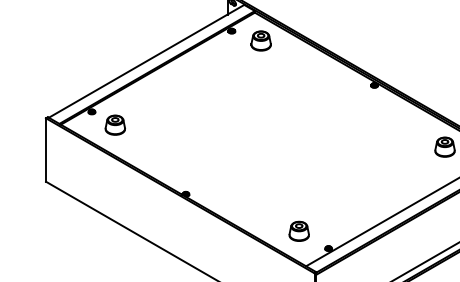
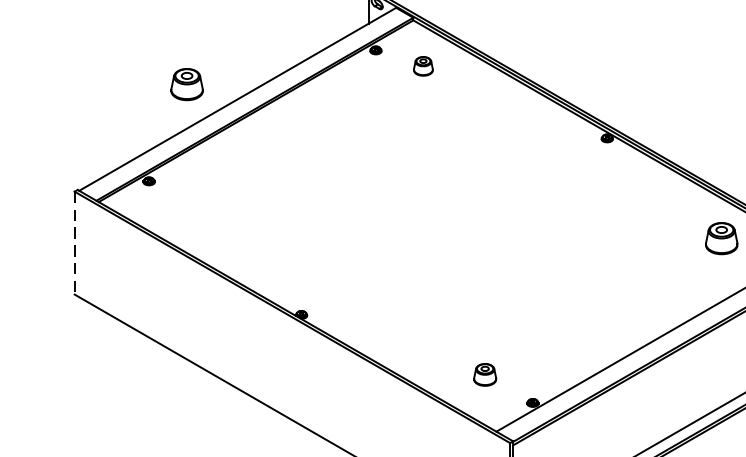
part: (260, 40) -> (422, 65), size x0.6
part: (114, 124) -> (185, 83), moved
line: (46, 150) -> (75, 243), solid -> dashed
part: (298, 230) -> (484, 373), size x0.7

